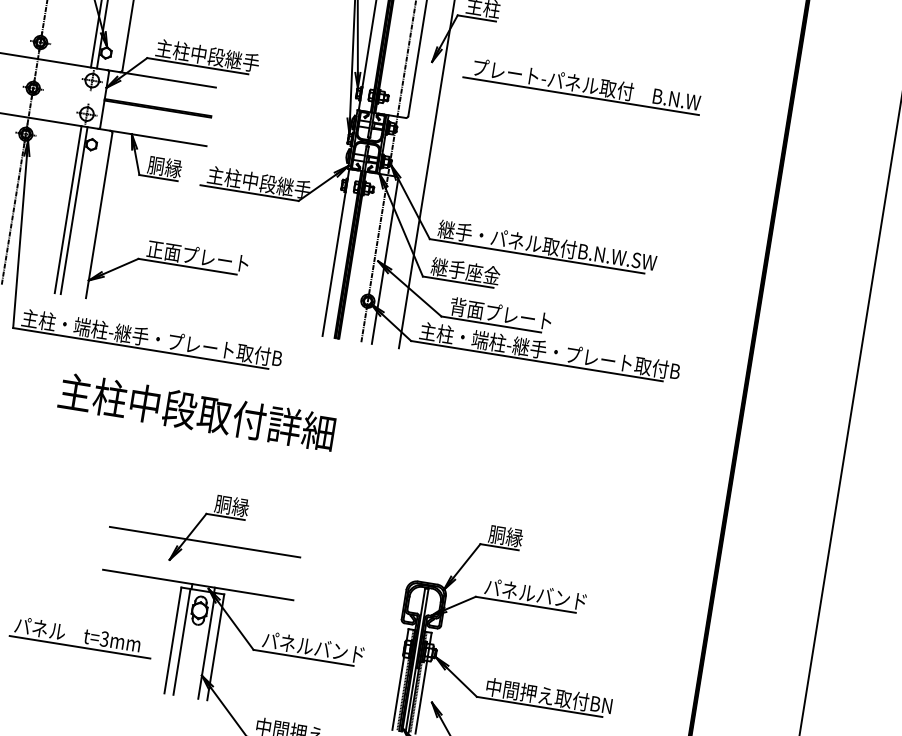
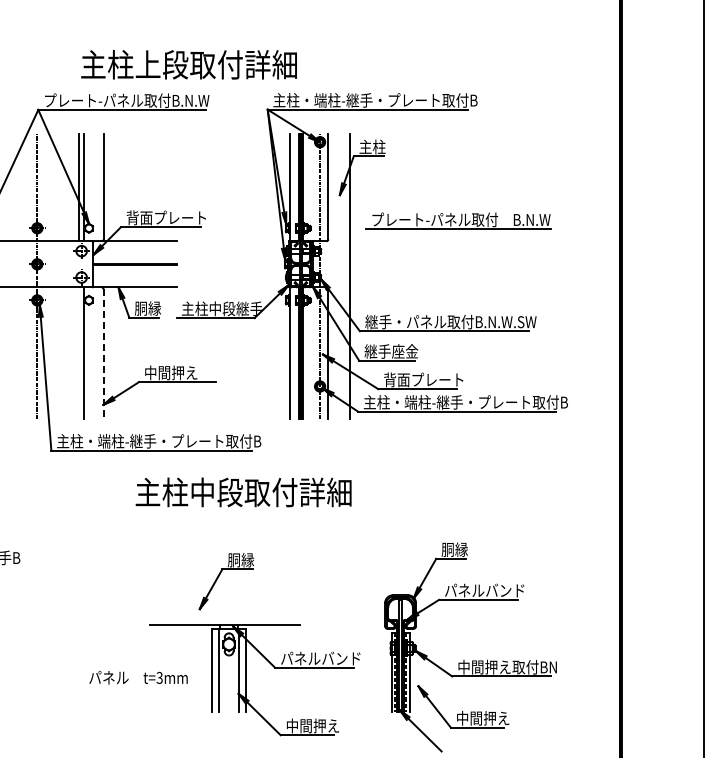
text: (207, 55) -> (166, 217), 主柱中段継手 -> 背面プレート
part: (583, 85) -> (458, 220), moved
line: (67, 208) -> (78, 352), removed
line: (99, 215) -> (103, 353), solid -> dashed
text: (197, 255) -> (183, 372), 正面プレート -> 中間押え
text: (196, 412) -> (243, 492), moved
line: (204, 542) -> (224, 591), removed
line: (79, 647) -> (141, 687), removed

